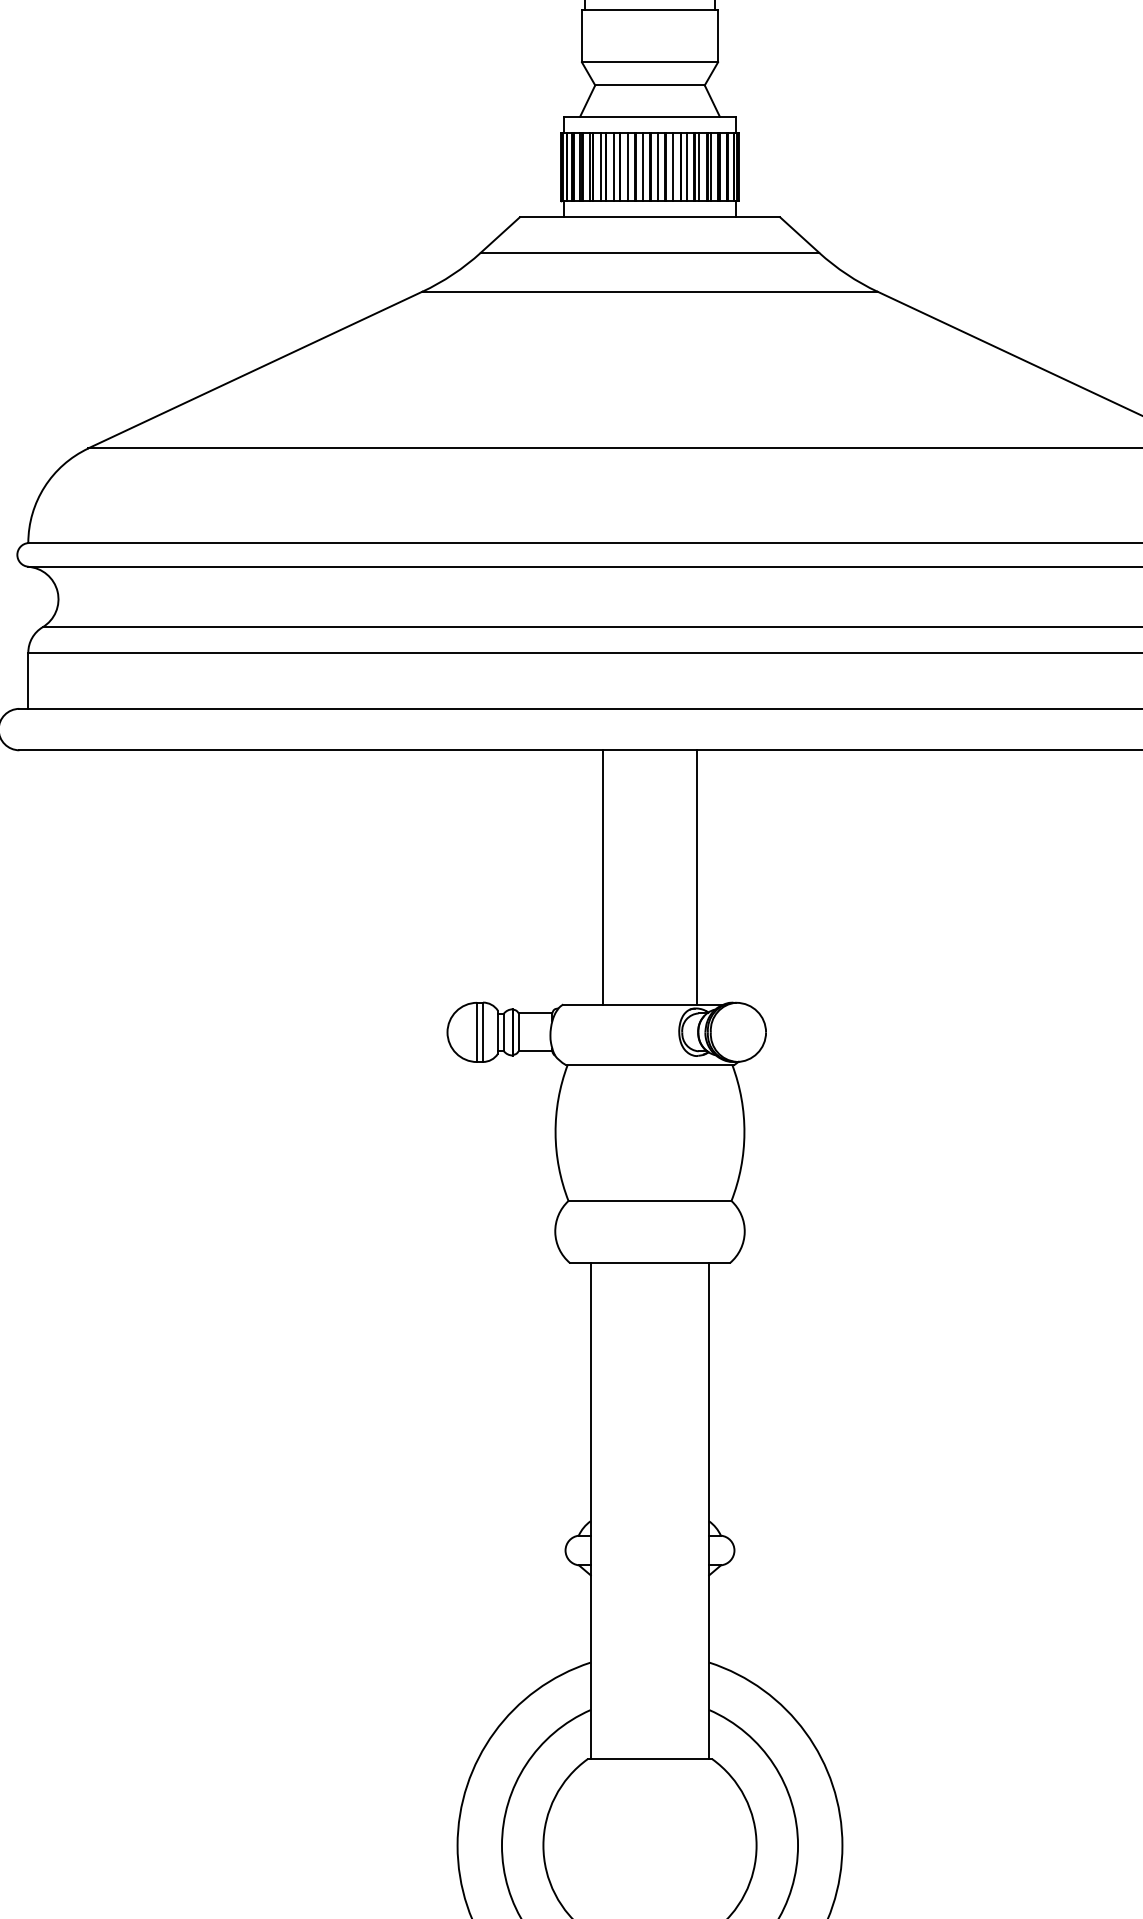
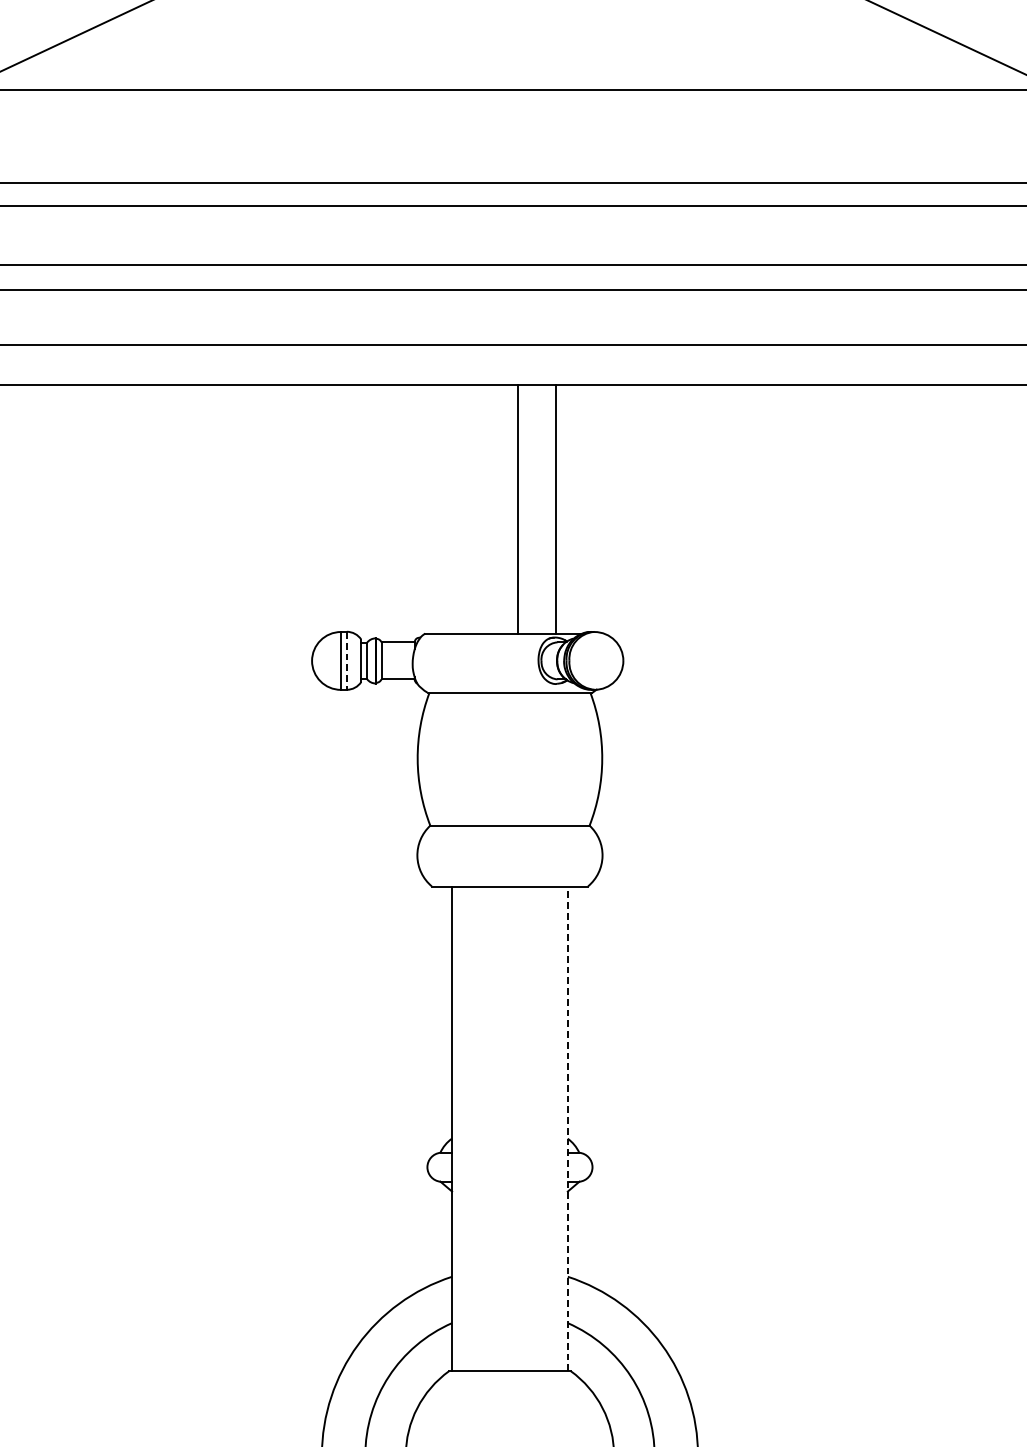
line: (602, 877) -> (518, 509), moved
line: (483, 1032) -> (347, 661), solid -> dashed
line: (709, 1511) -> (568, 1129), solid -> dashed

